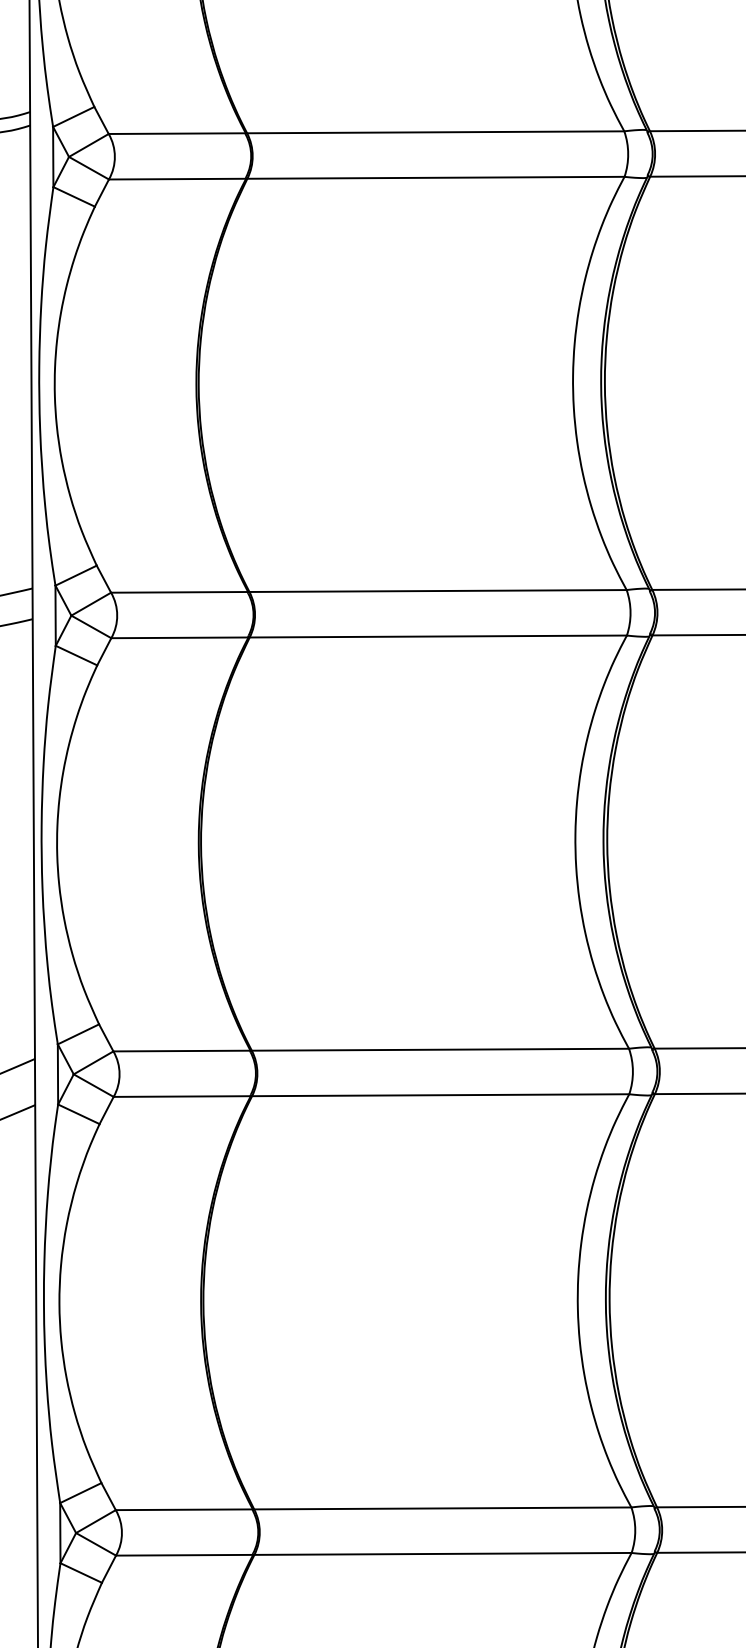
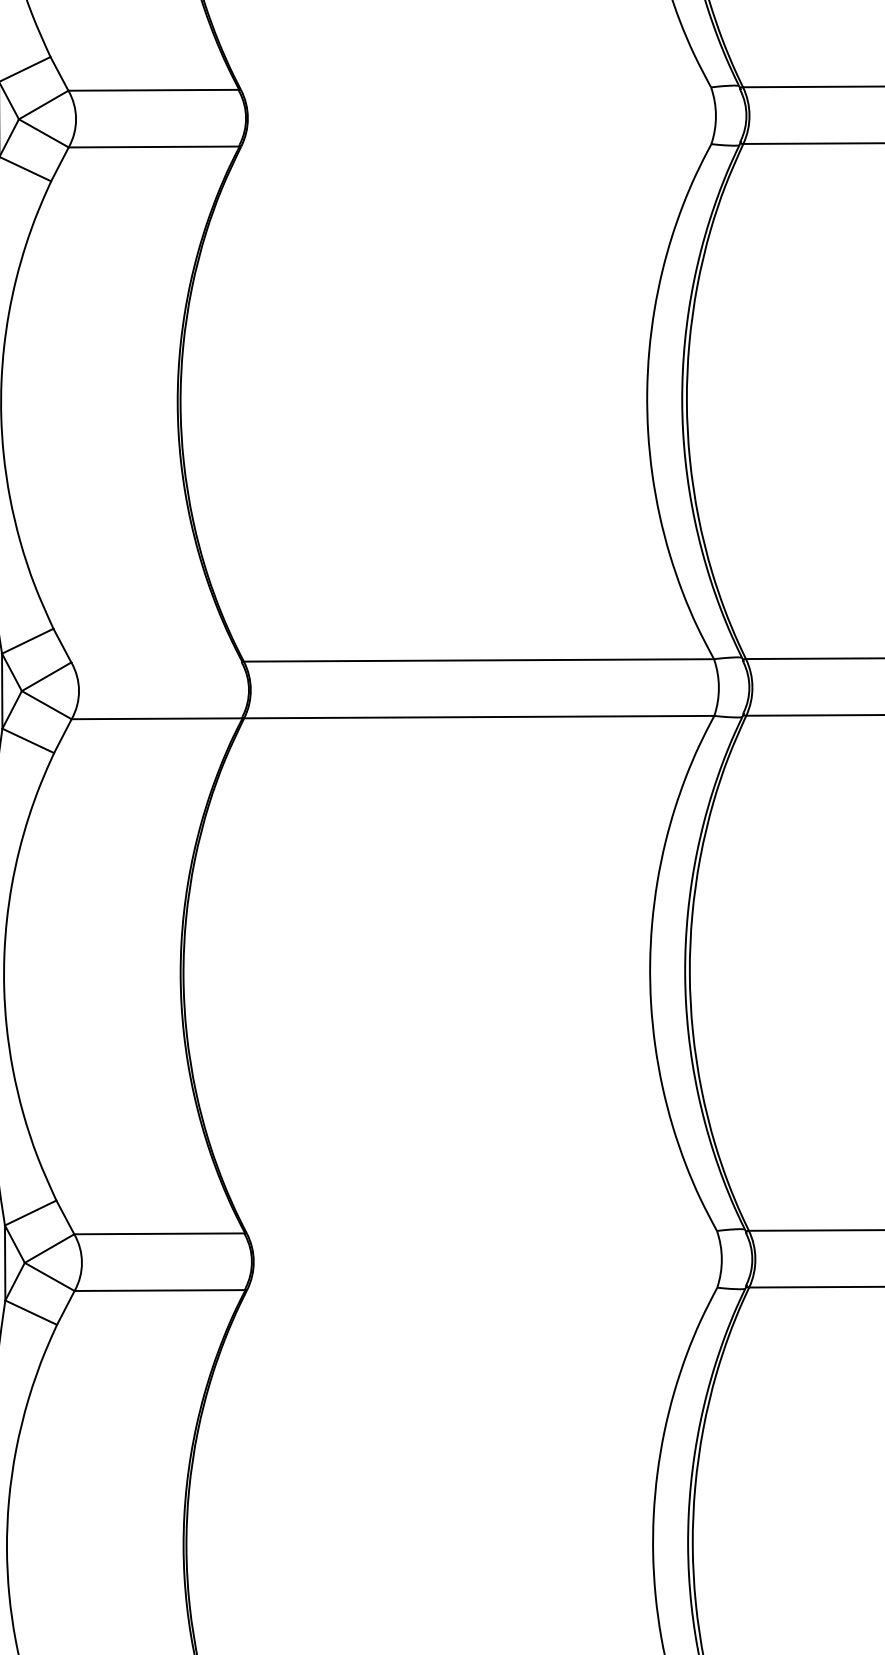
line: (435, 132) -> (475, 88), removed
line: (435, 177) -> (475, 144), removed
line: (179, 592) -> (156, 662), removed
line: (440, 1049) -> (481, 1231), removed
line: (440, 1095) -> (481, 1289), removed

